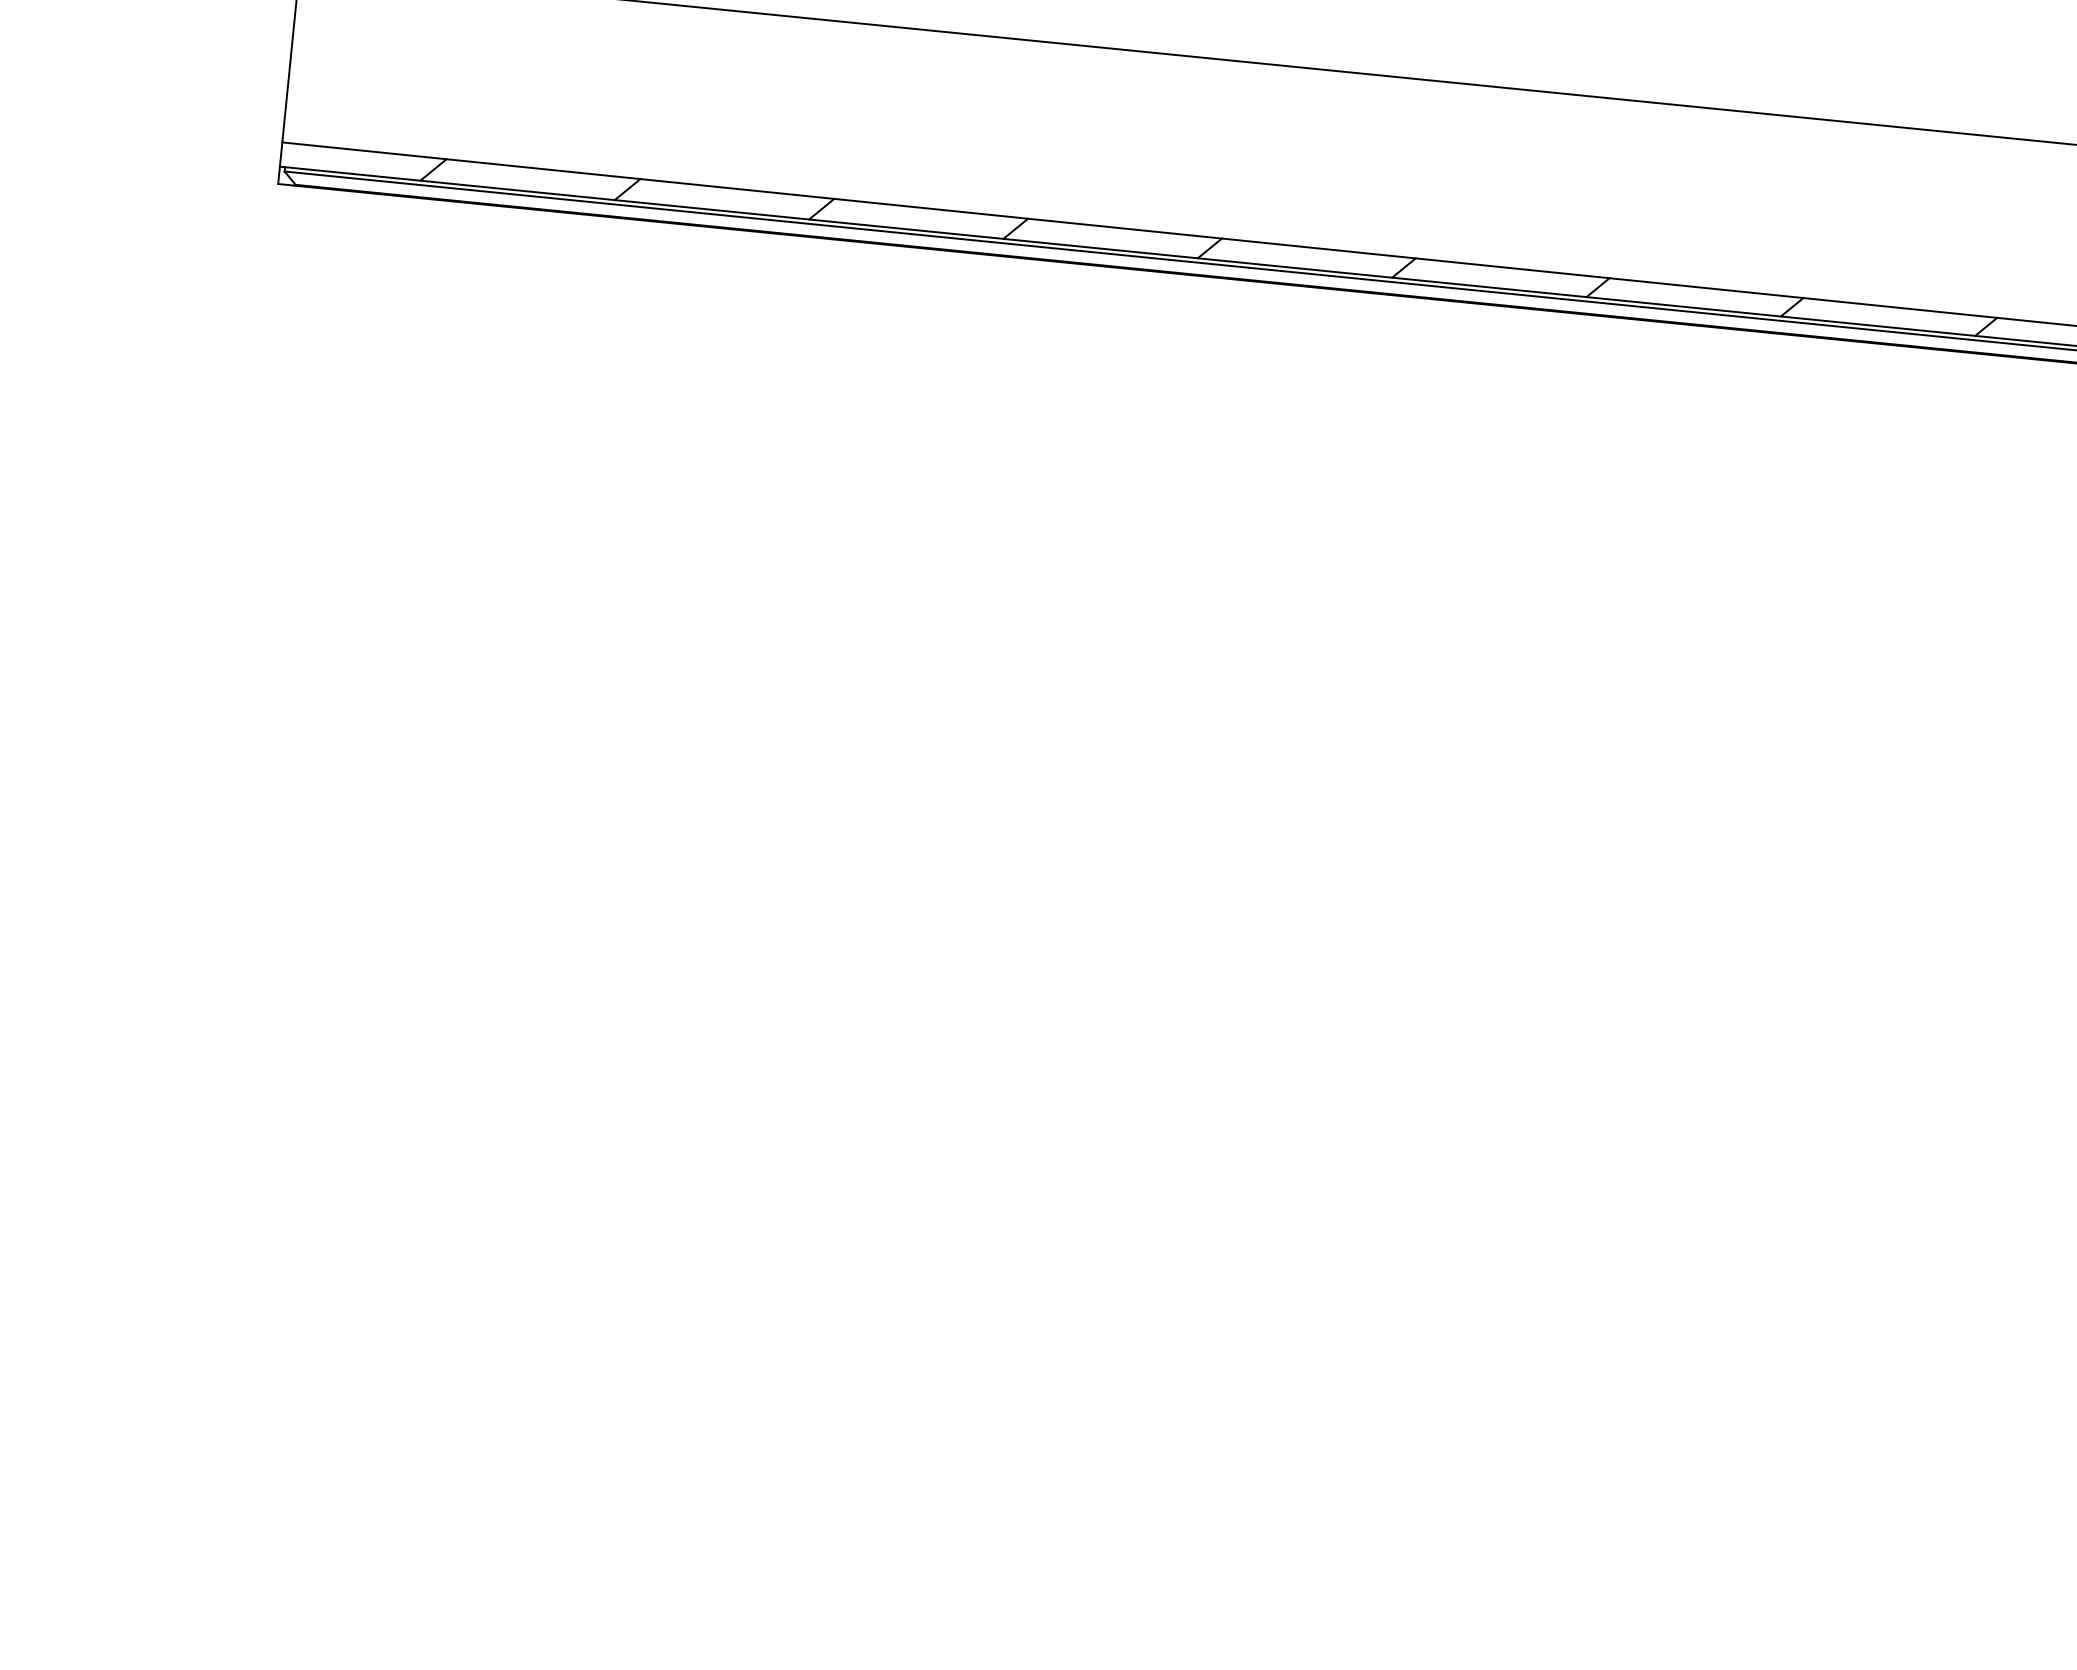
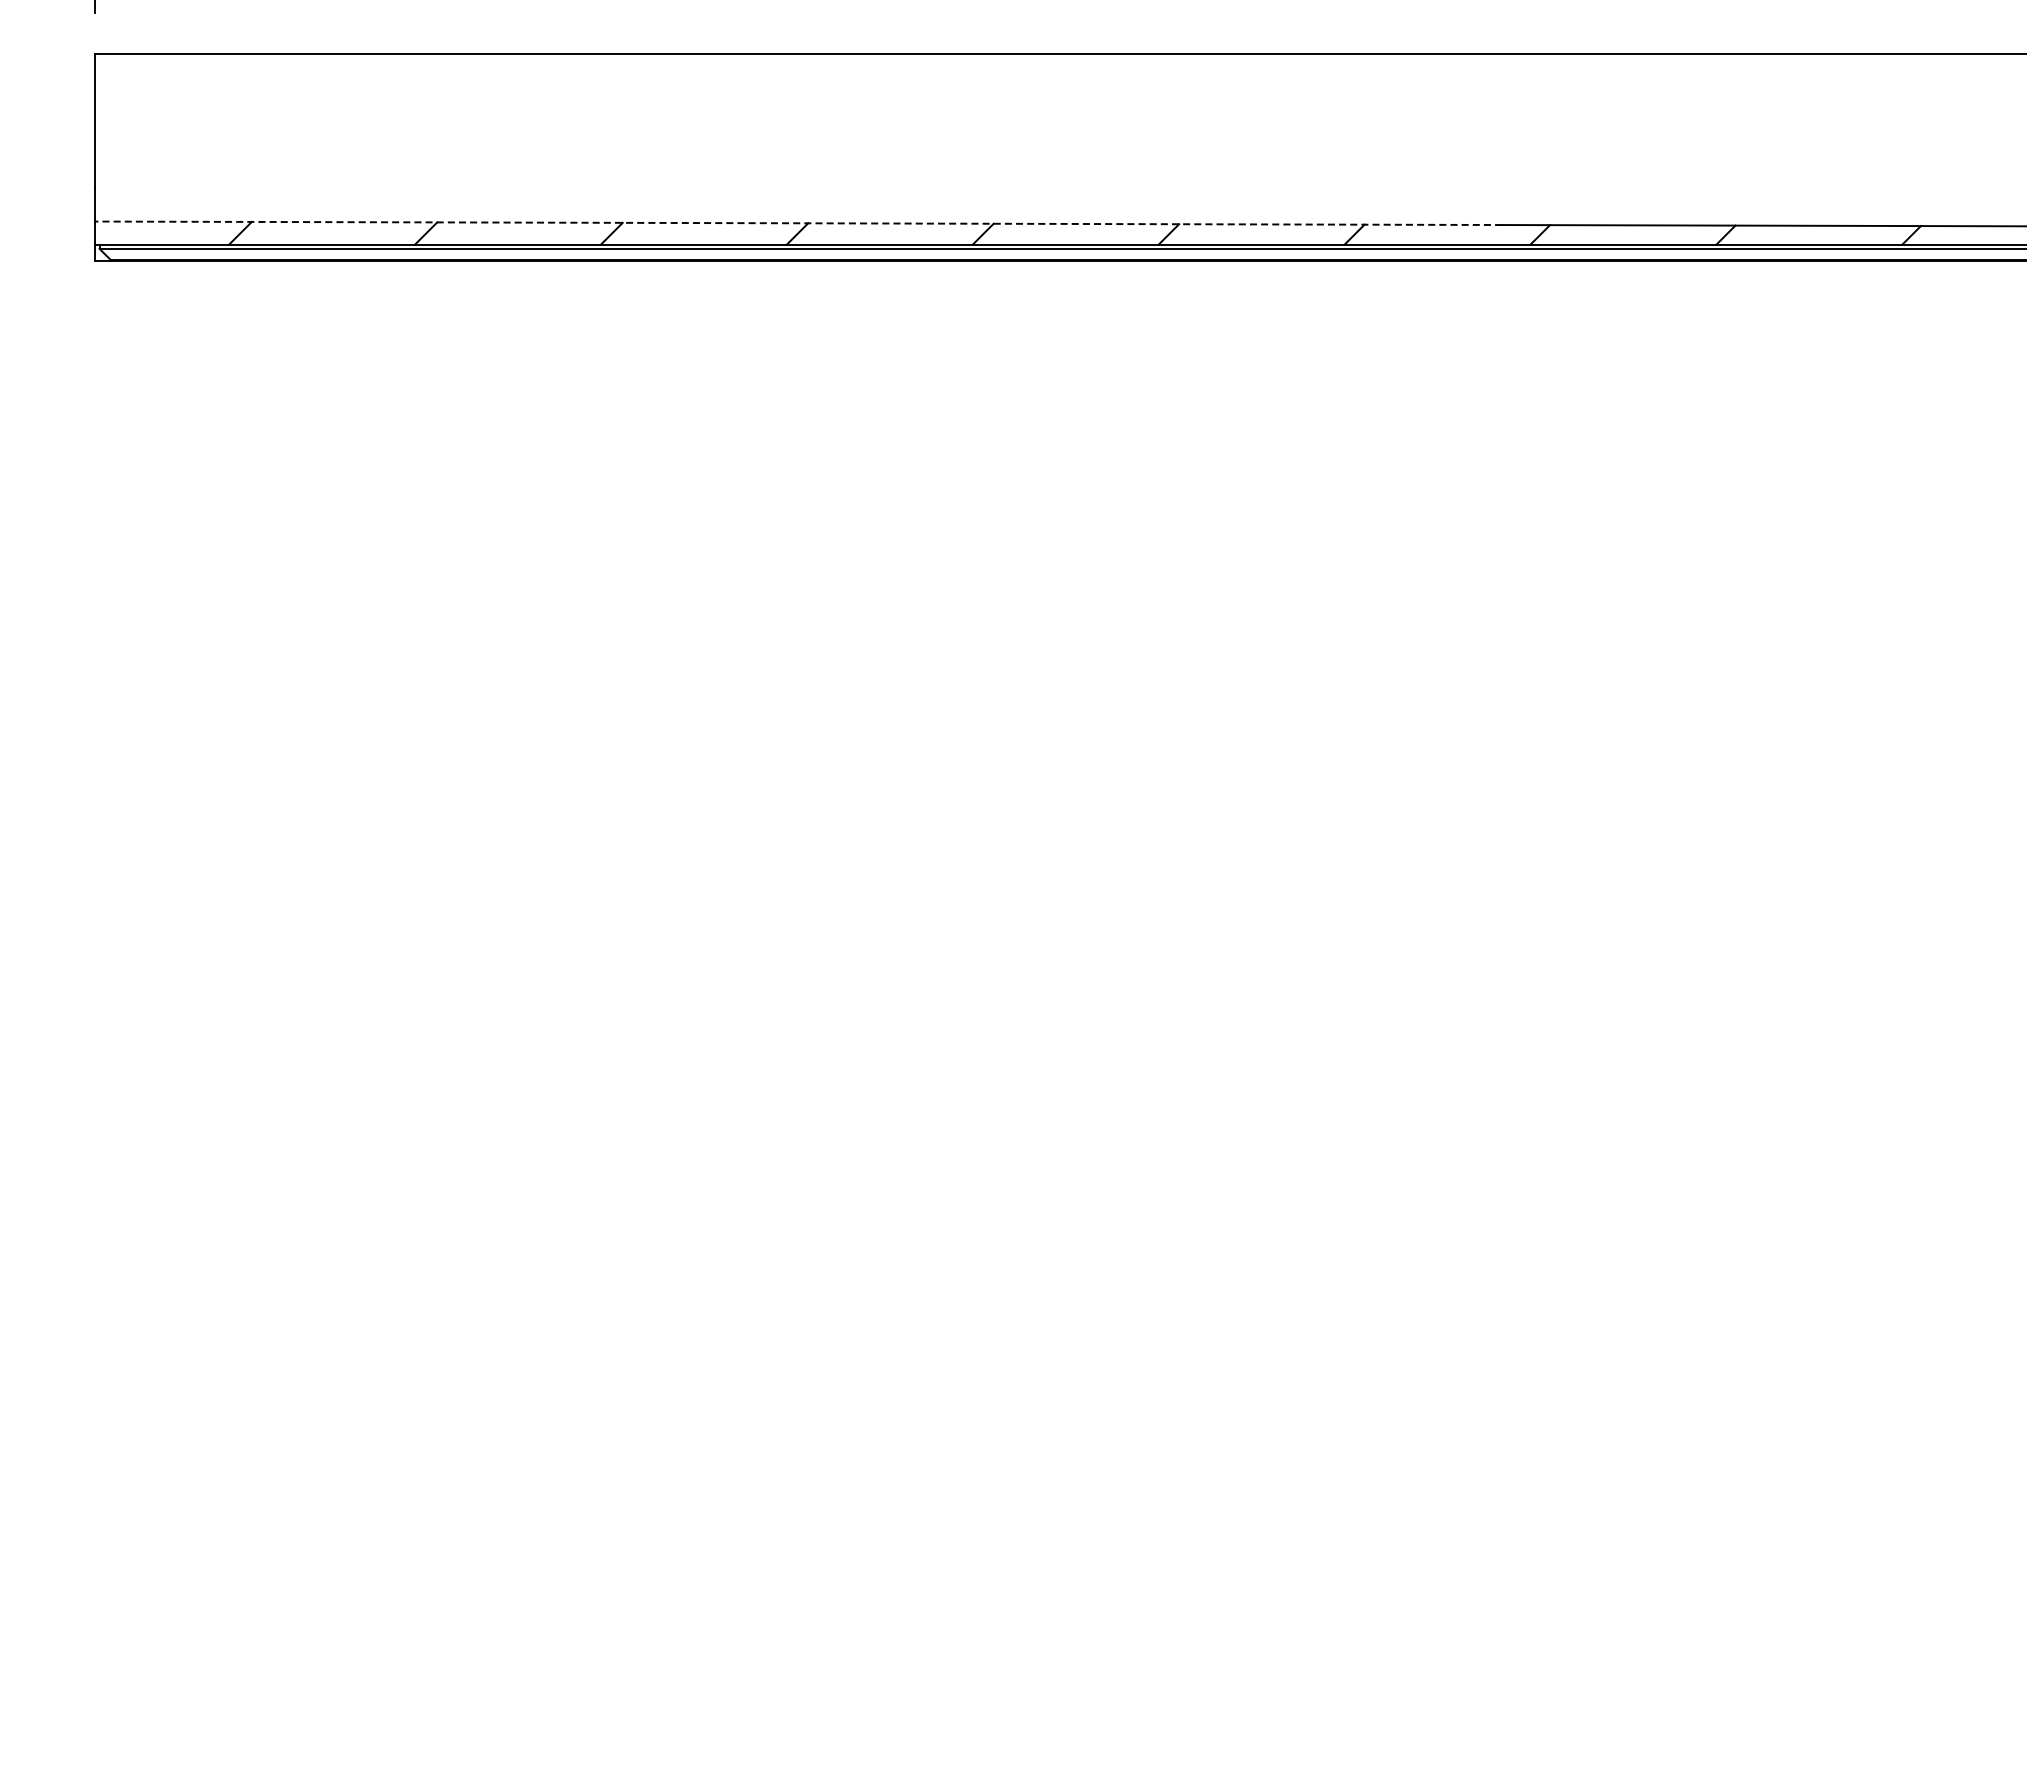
line: (1017, 217) -> (798, 223), solid -> dashed

